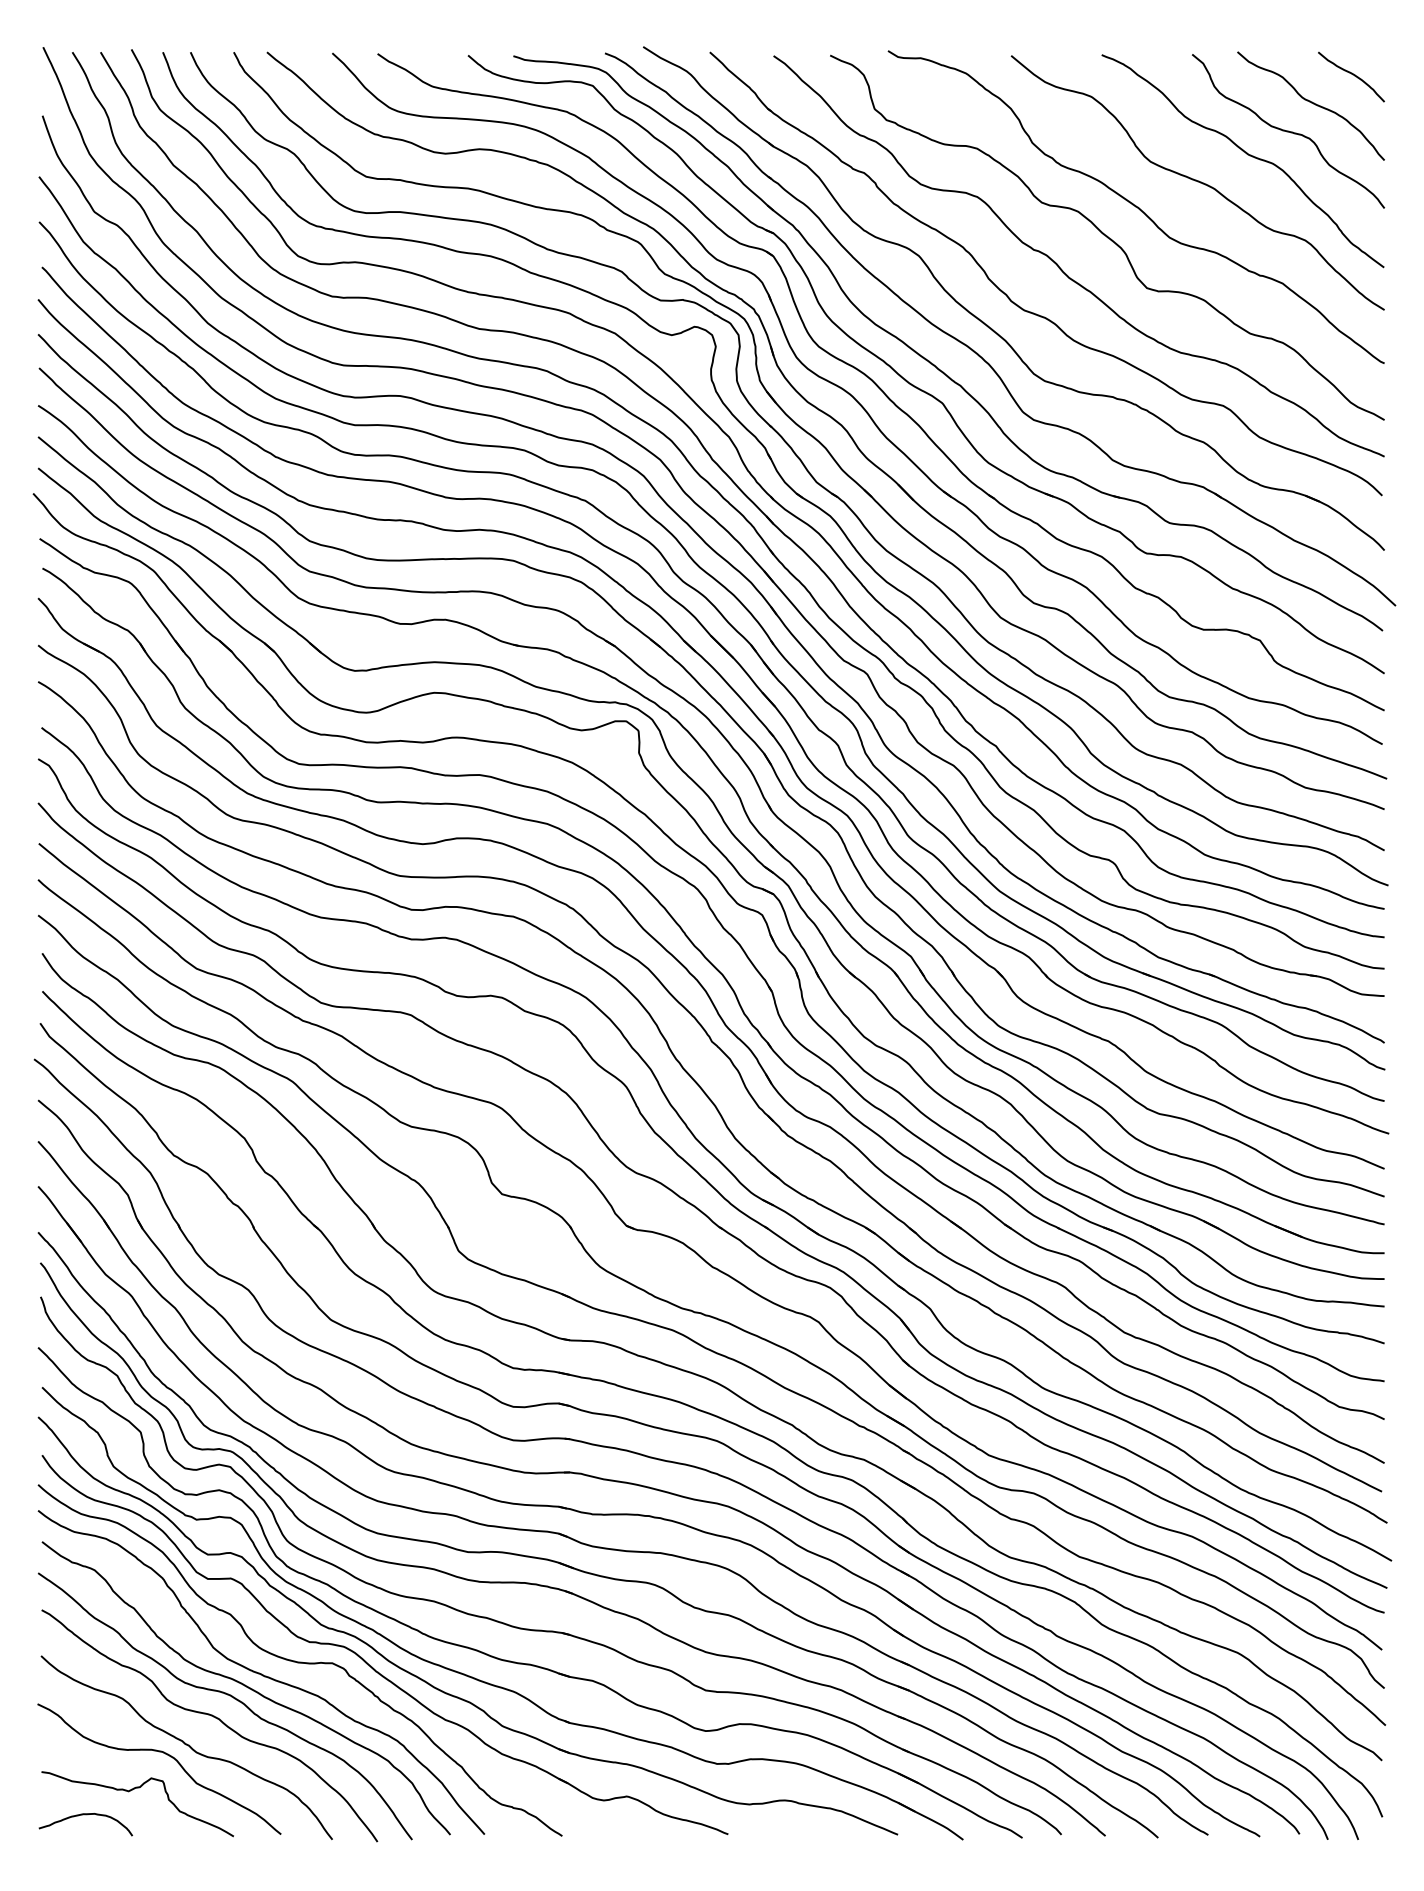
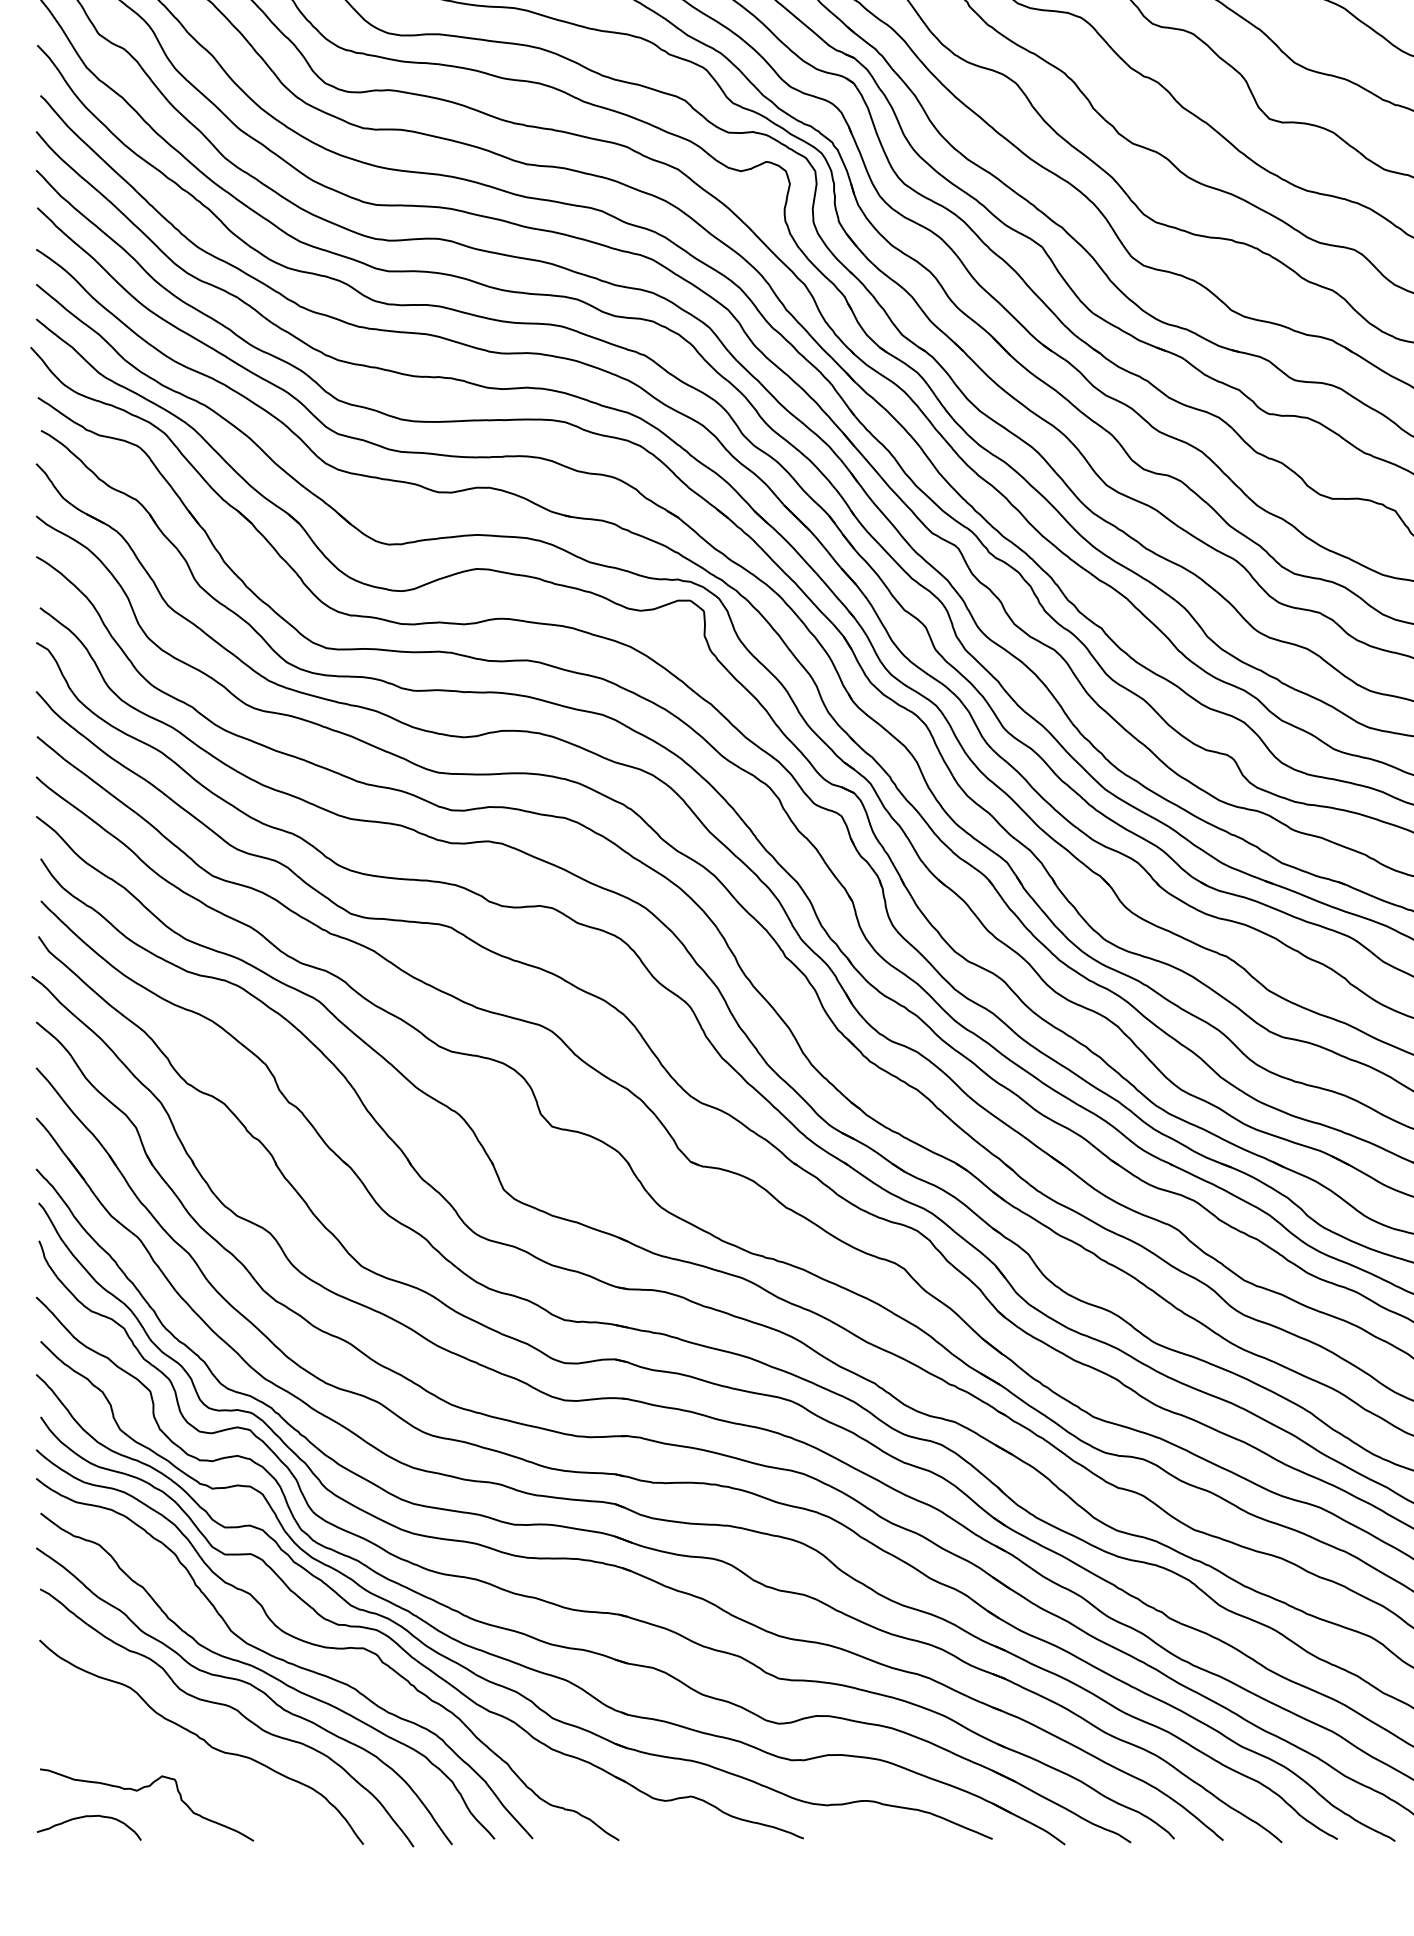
curve: (165, 1754) -> (177, 1749), removed

